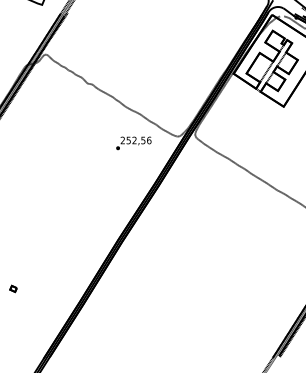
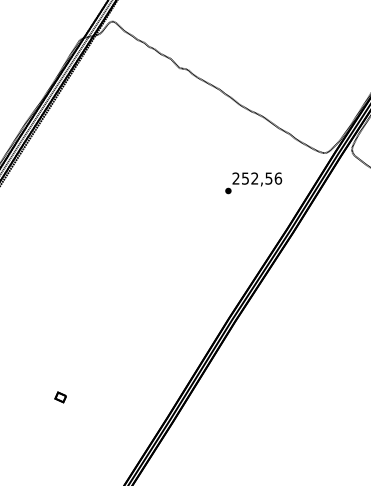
text: (133, 143) -> (253, 183), moved

